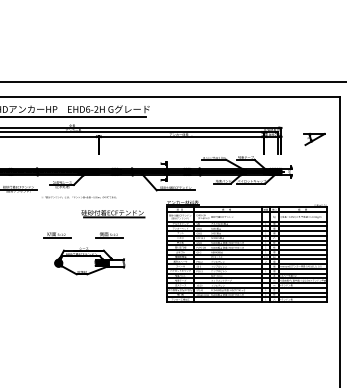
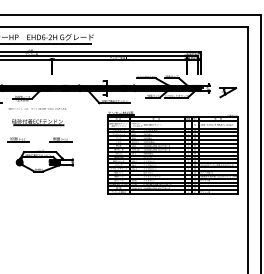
part: (314, 139) -> (227, 92), moved
part: (113, 214) -> (38, 122), moved

